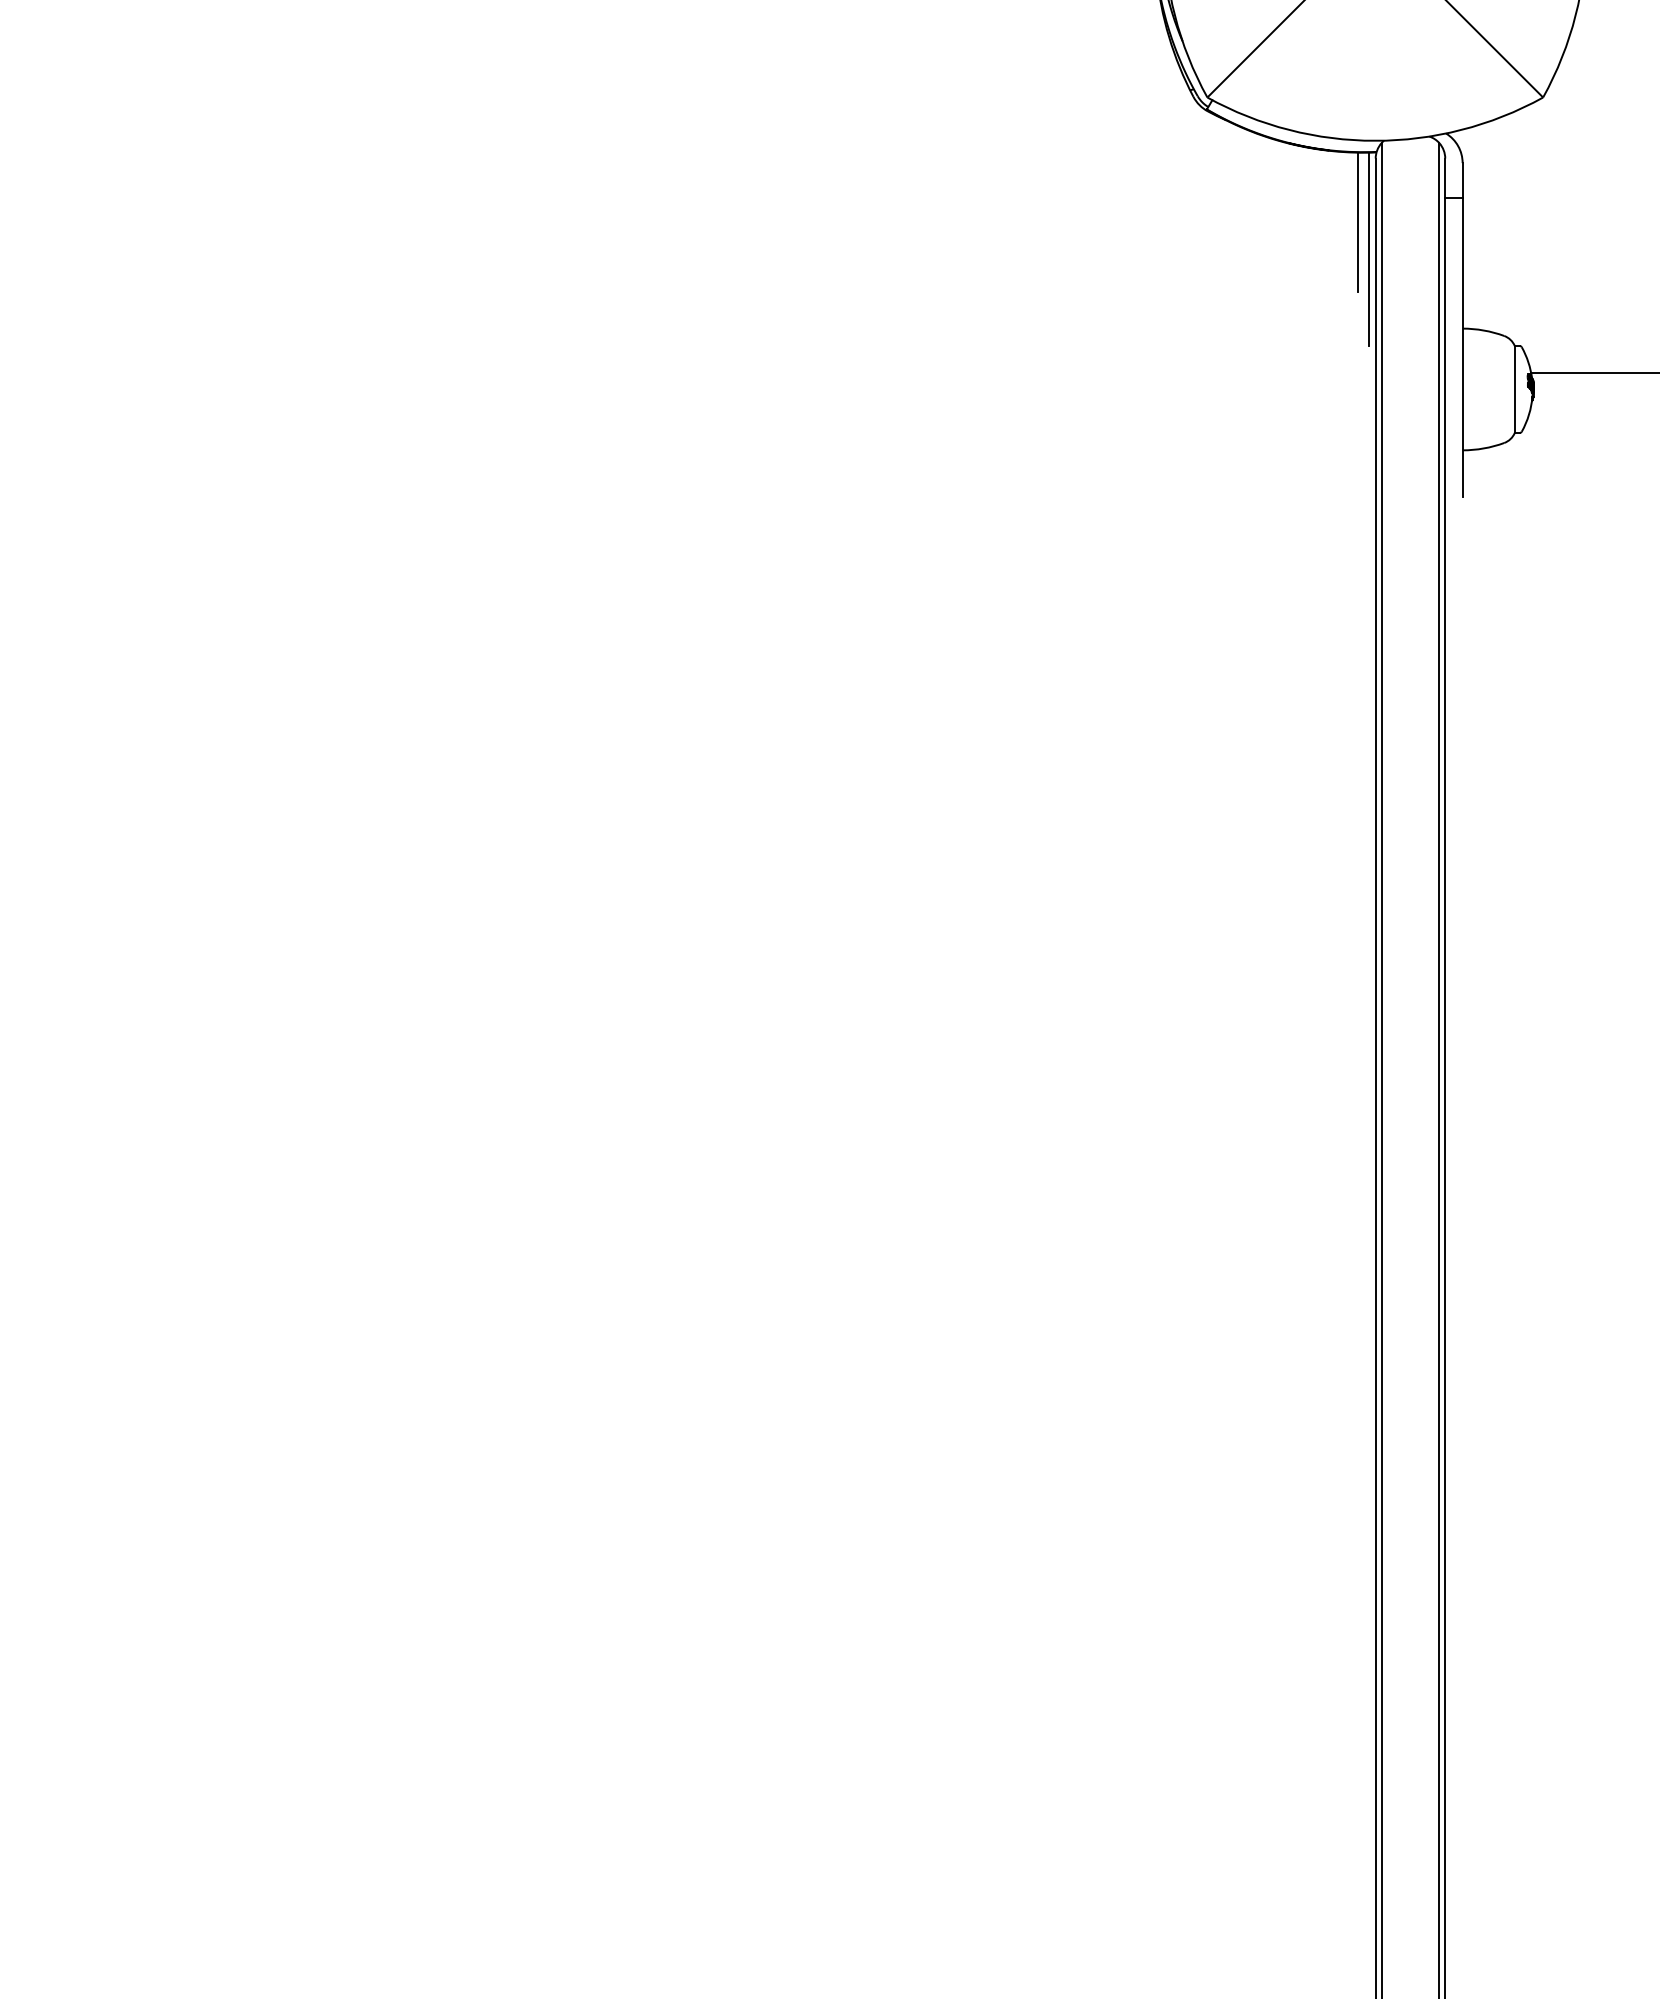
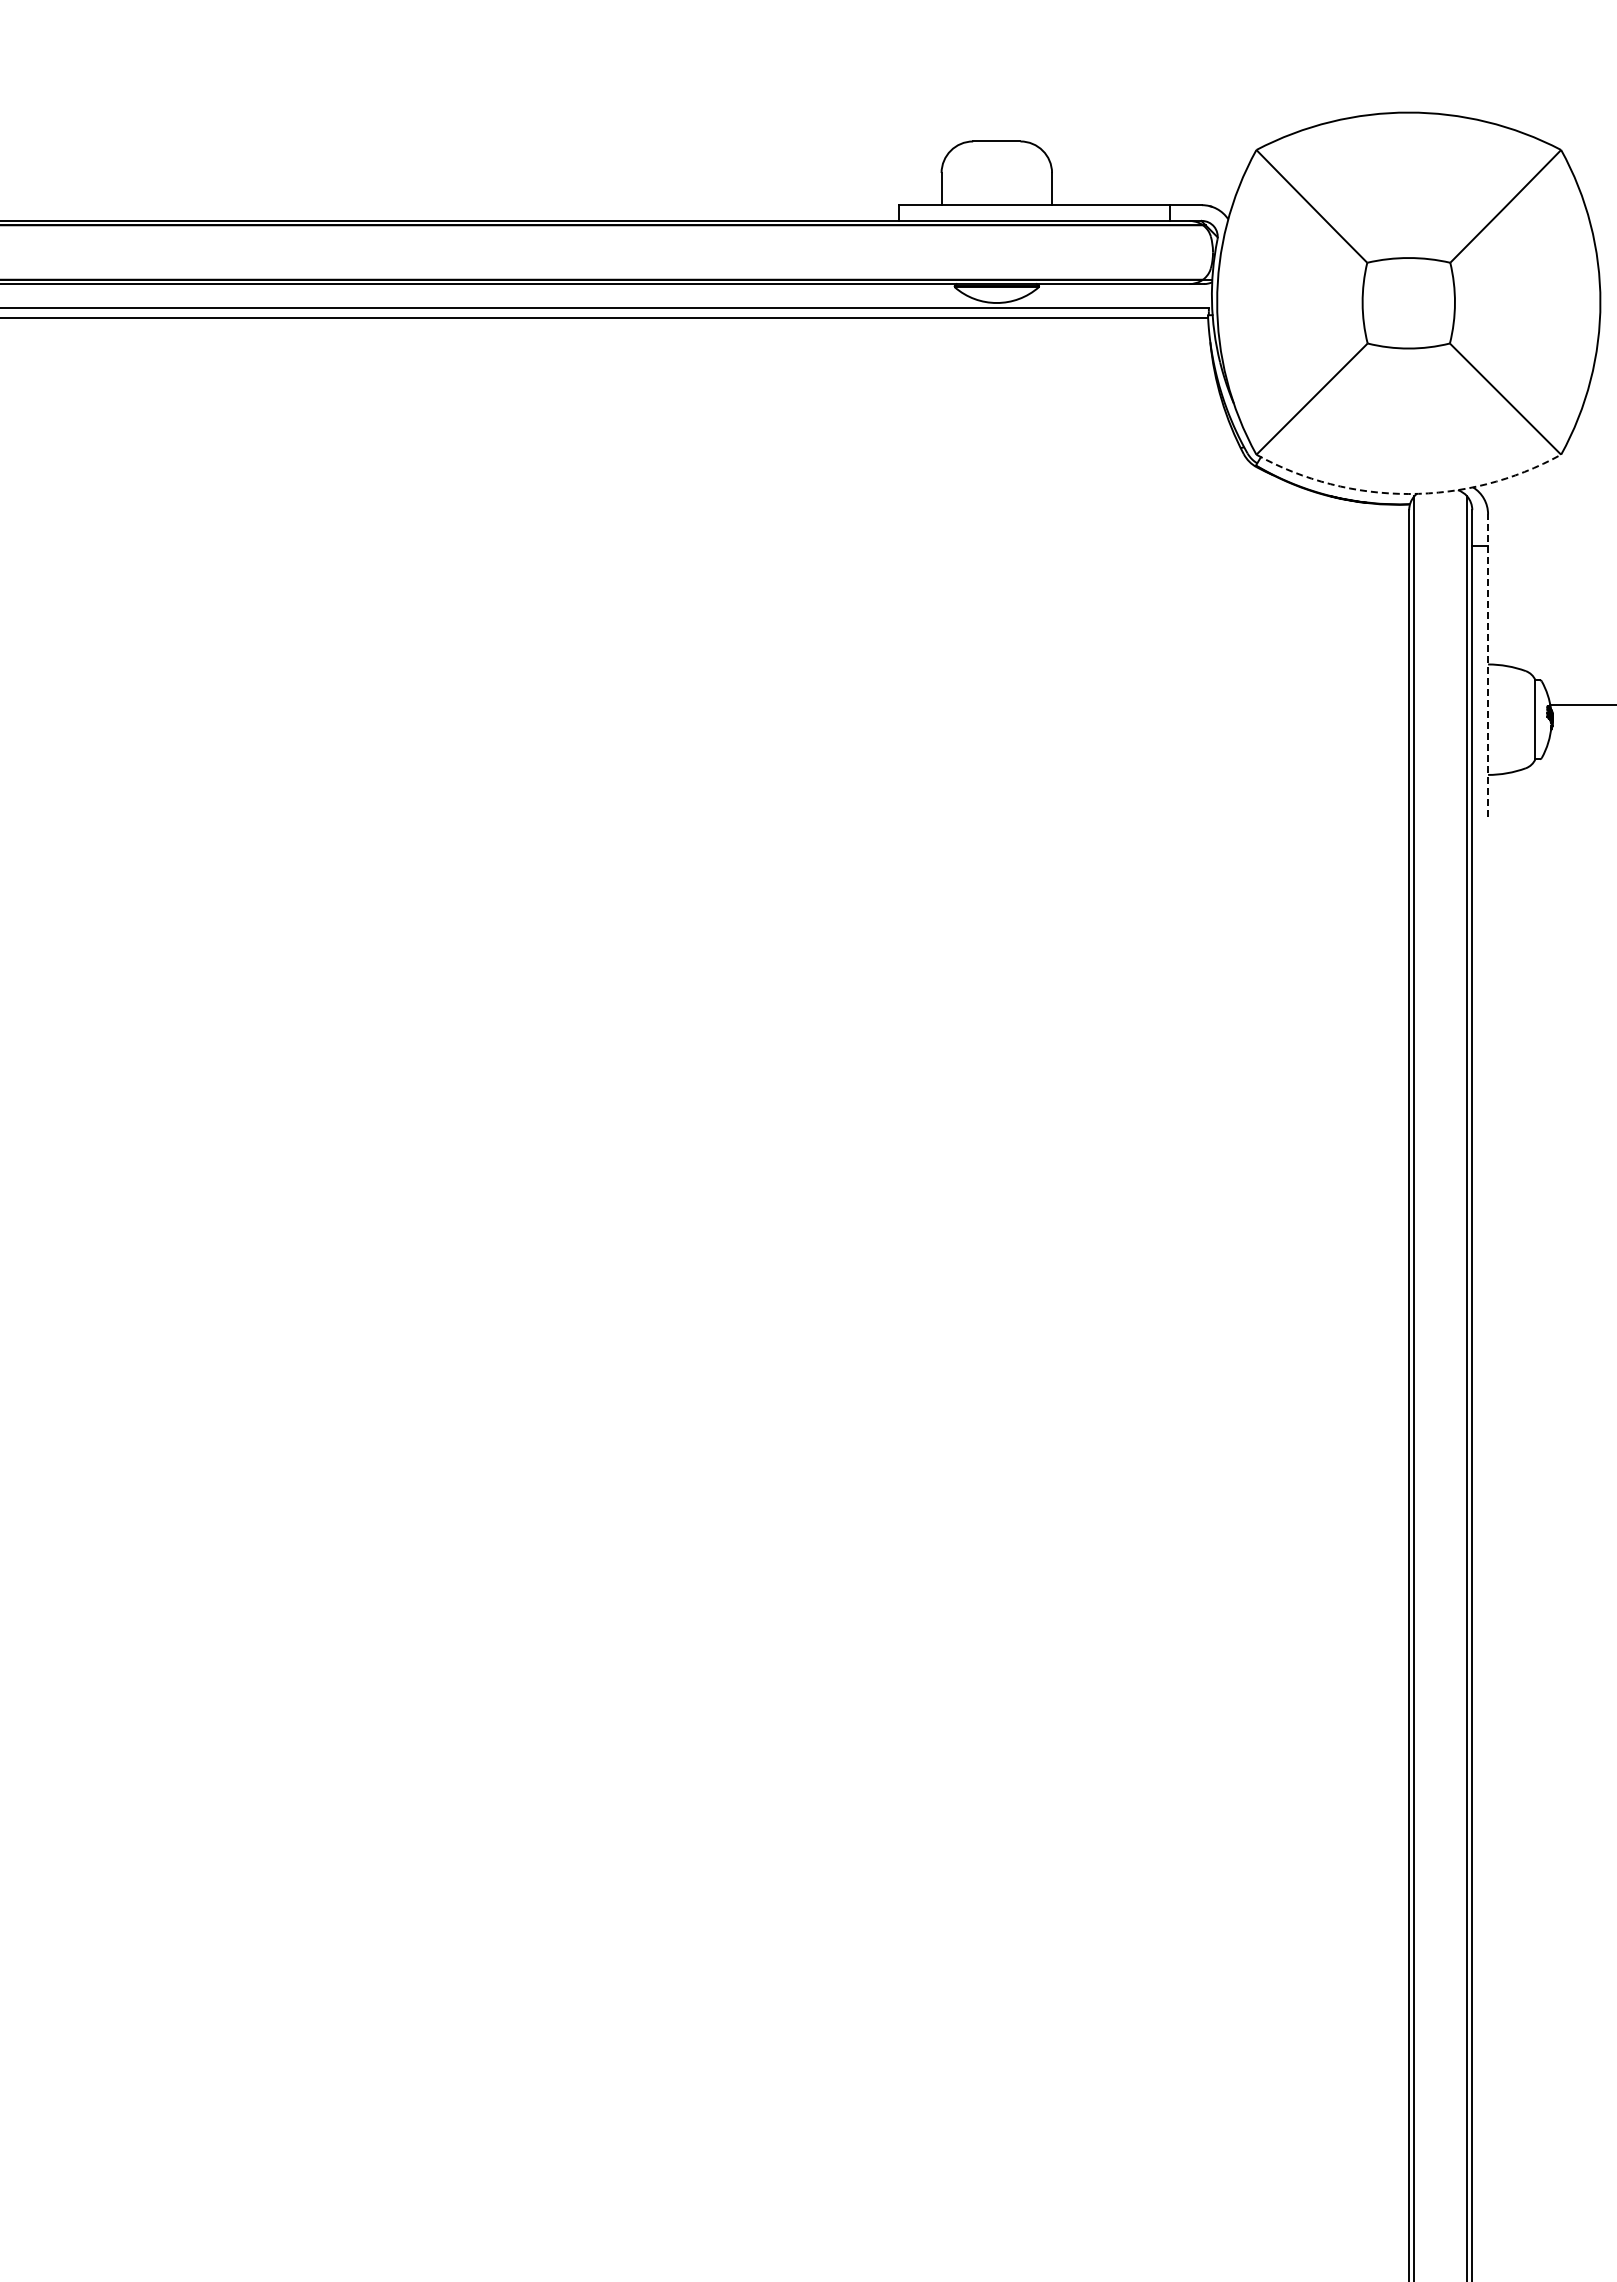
arc: (1374, 141) -> (1408, 494), solid -> dashed
line: (1358, 221) -> (1393, 567), removed
line: (1369, 249) -> (1403, 592), removed
line: (1463, 329) -> (1488, 665), solid -> dashed

